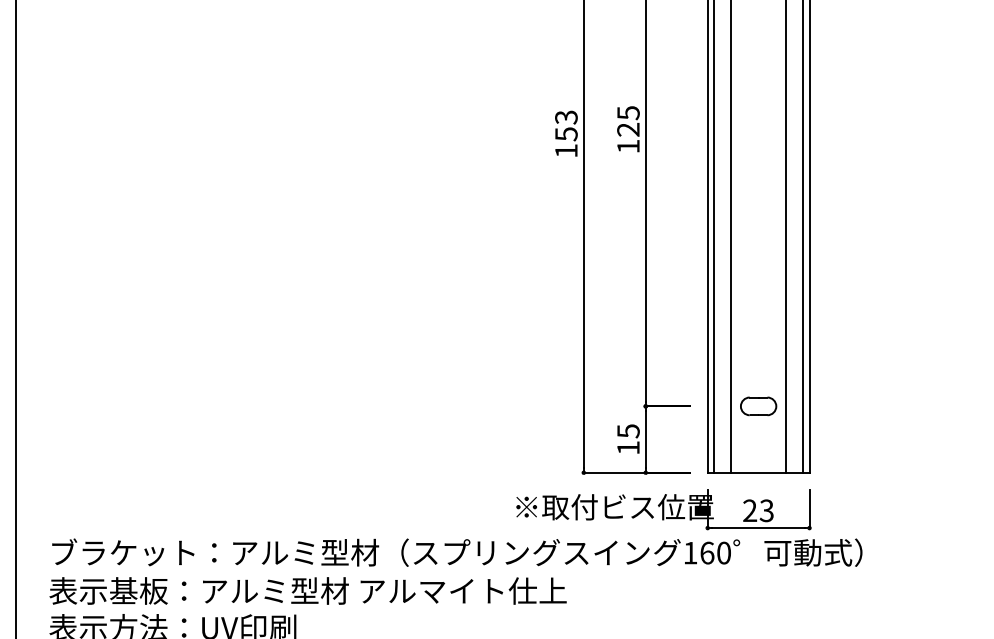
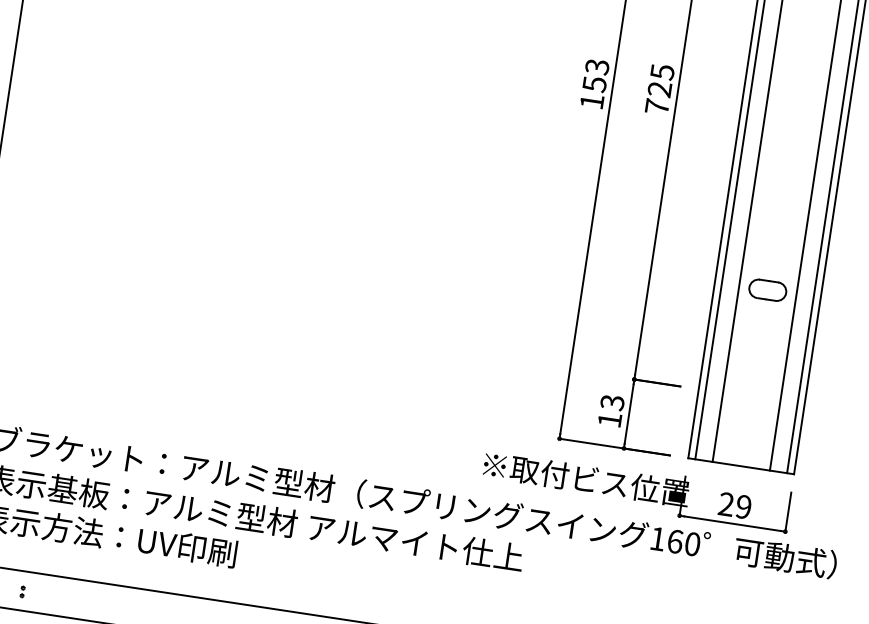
text: (628, 146) -> (657, 106), 125 -> 725
part: (758, 406) -> (767, 290), moved
text: (628, 431) -> (612, 402), 15 -> 13
text: (766, 510) -> (743, 506), 23 -> 29

